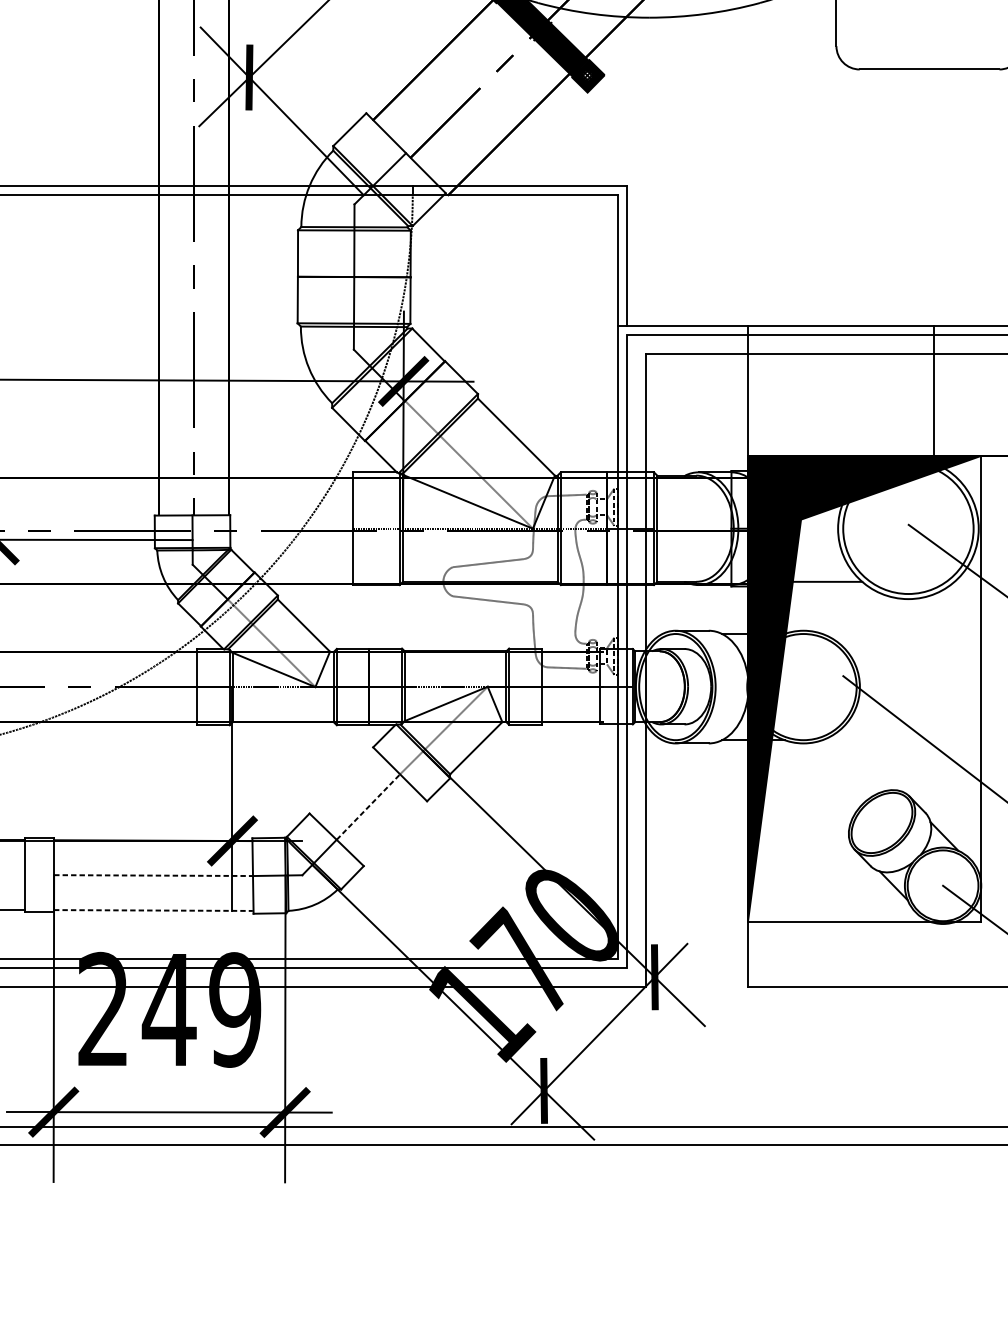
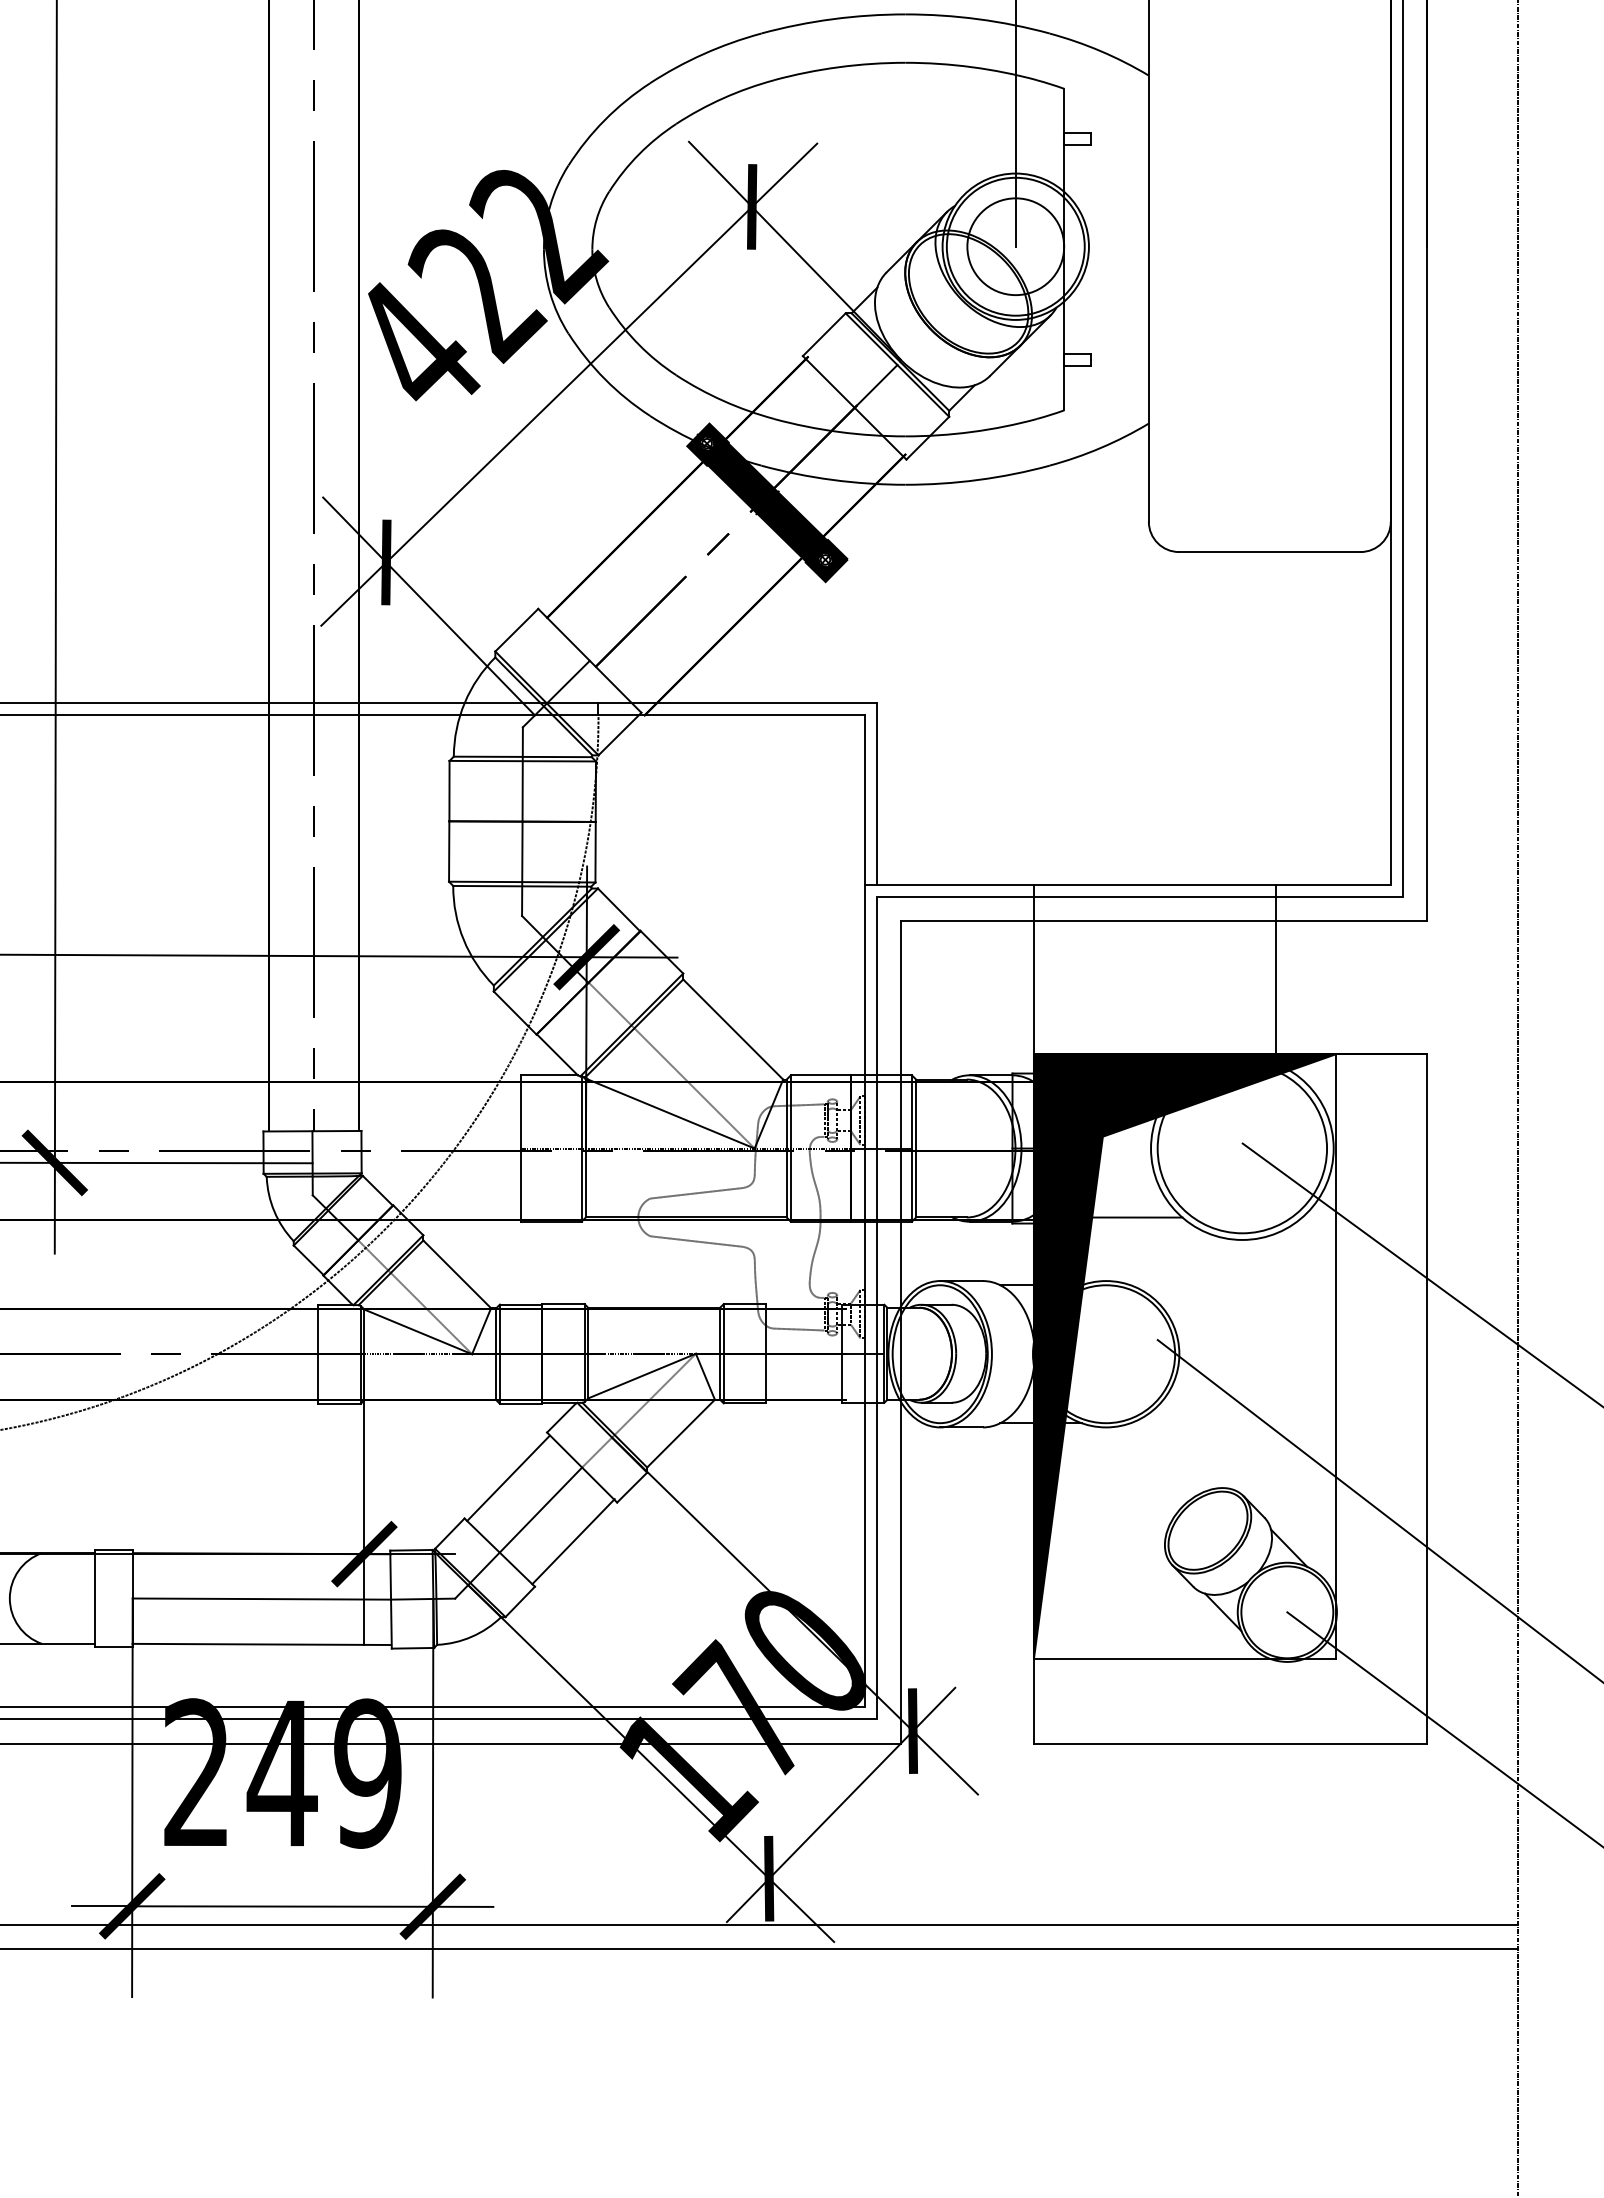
line: (343, 782) -> (508, 1478), added
line: (368, 806) -> (541, 1509), dashed -> solid
line: (393, 831) -> (573, 1541), added
line: (154, 875) -> (262, 1599), dashed -> solid
line: (154, 910) -> (262, 1644), dashed -> solid

